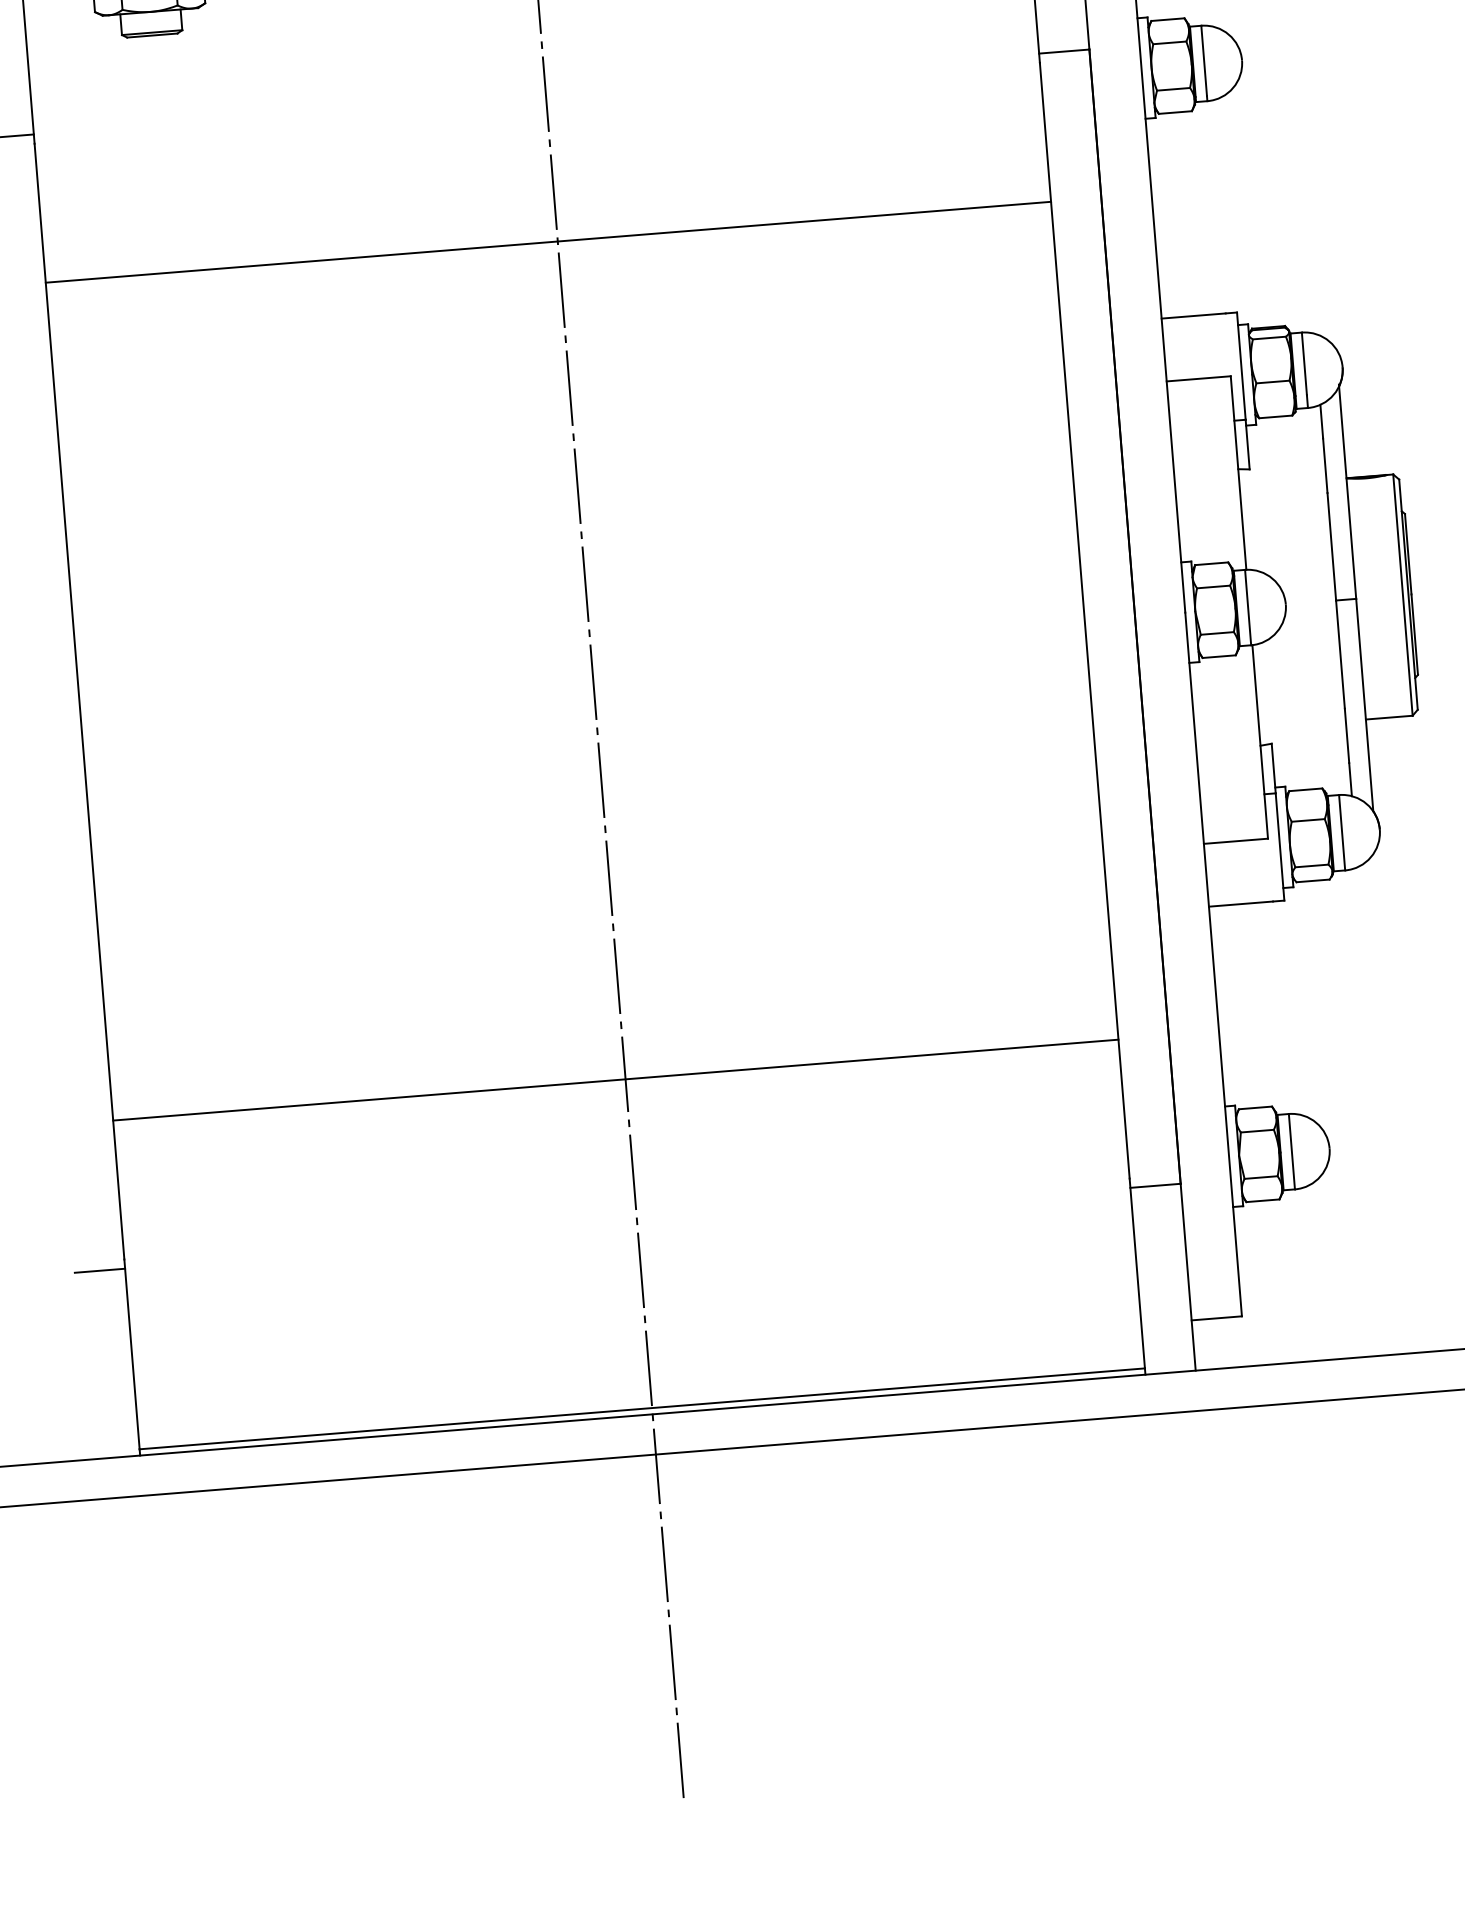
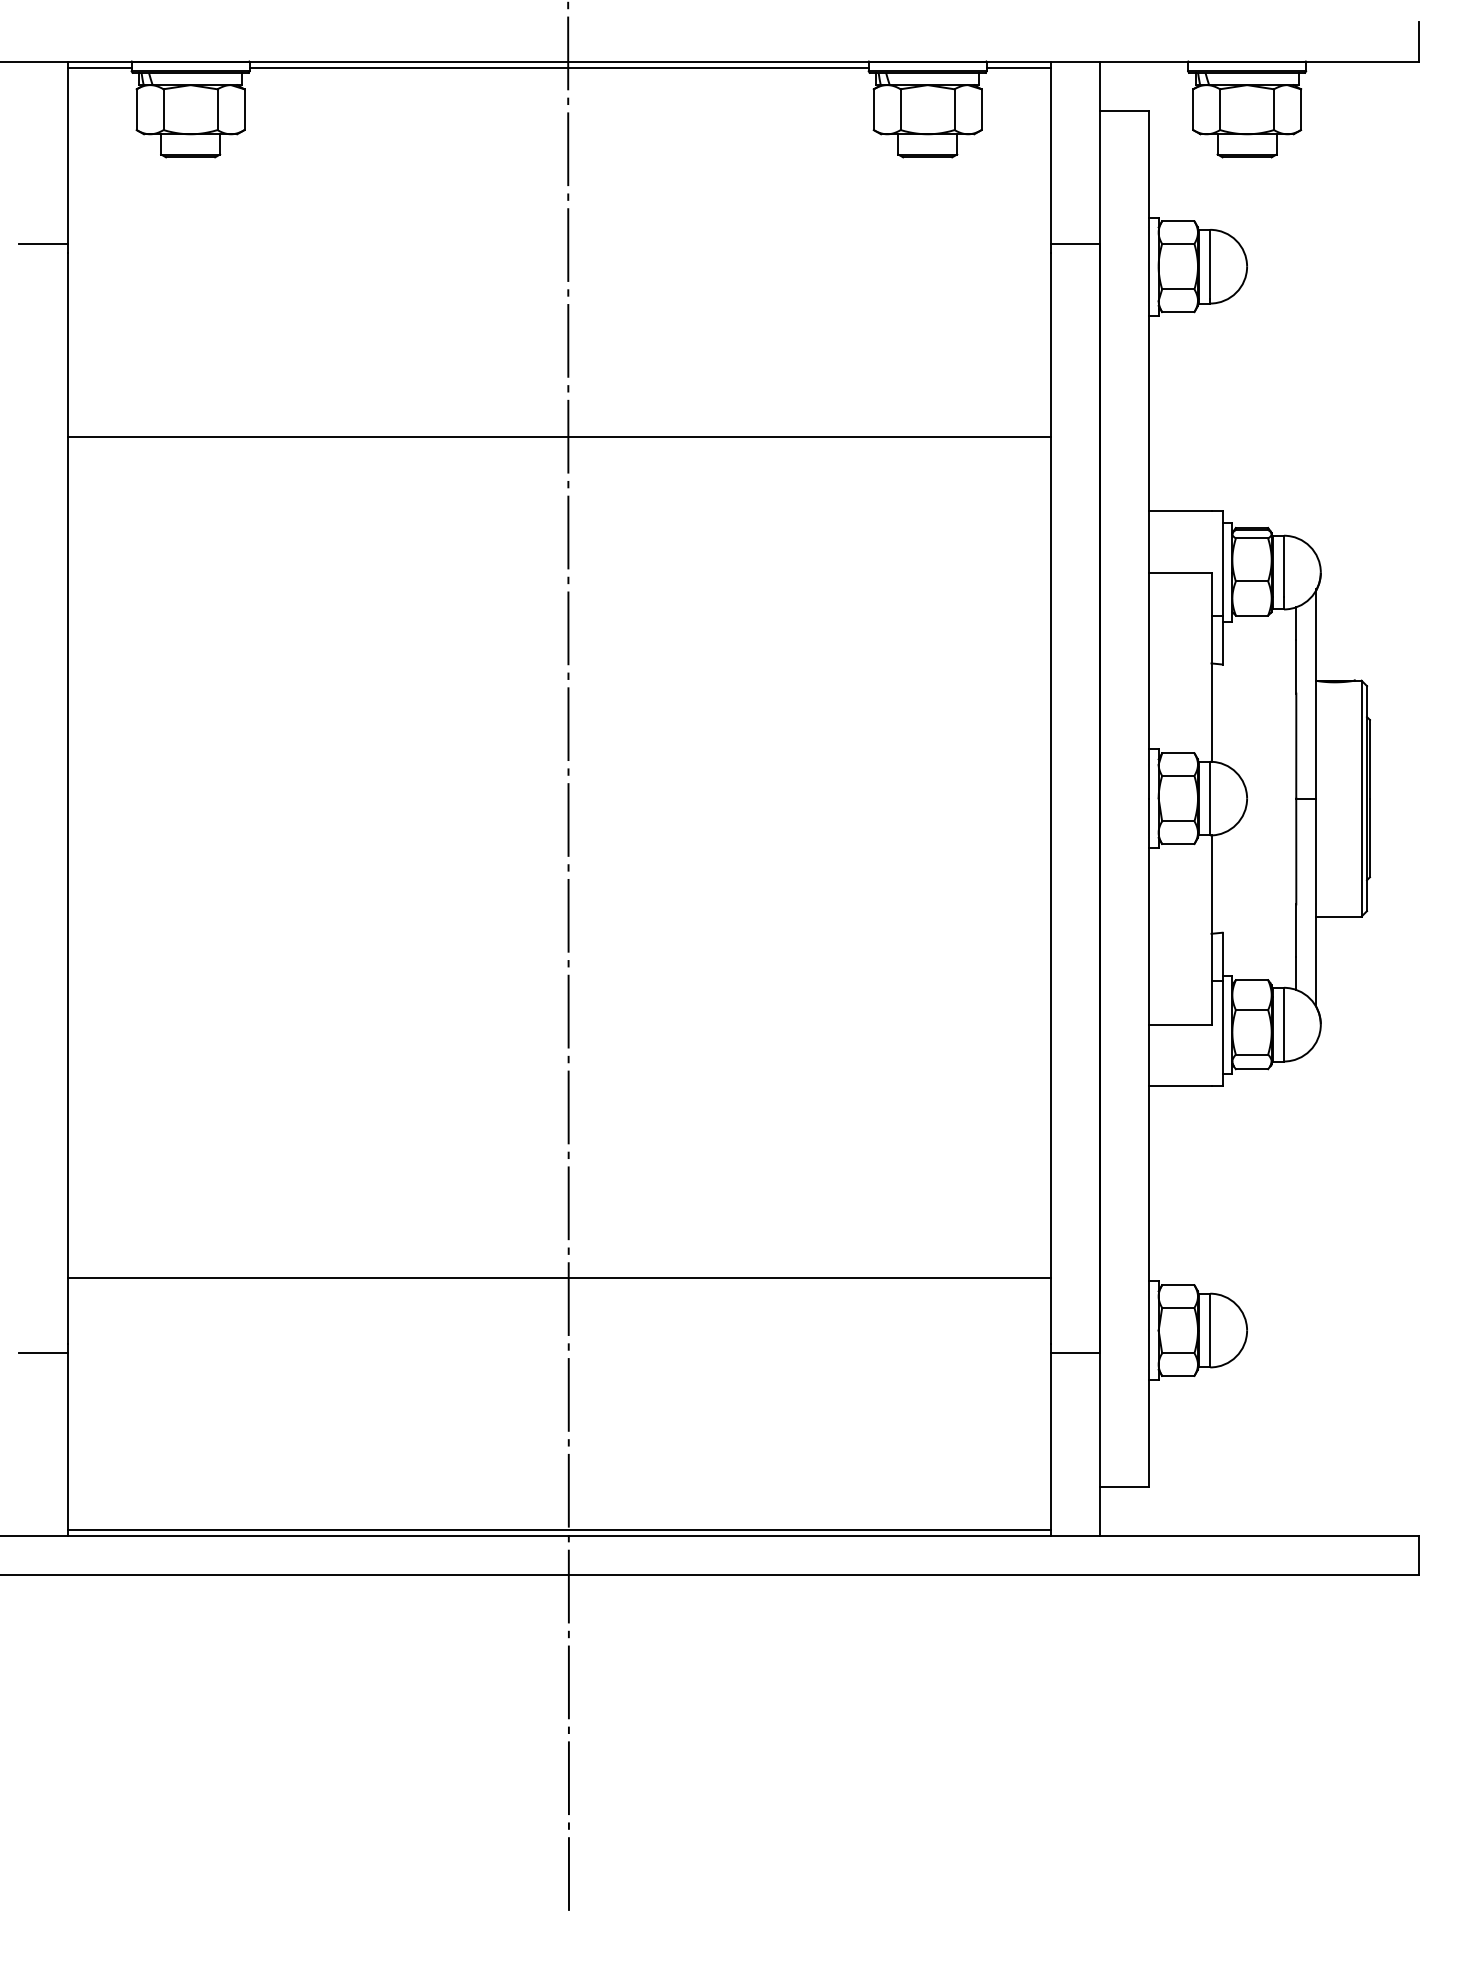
line: (547, 242) -> (558, 437), moved
line: (615, 1080) -> (558, 1278), moved

